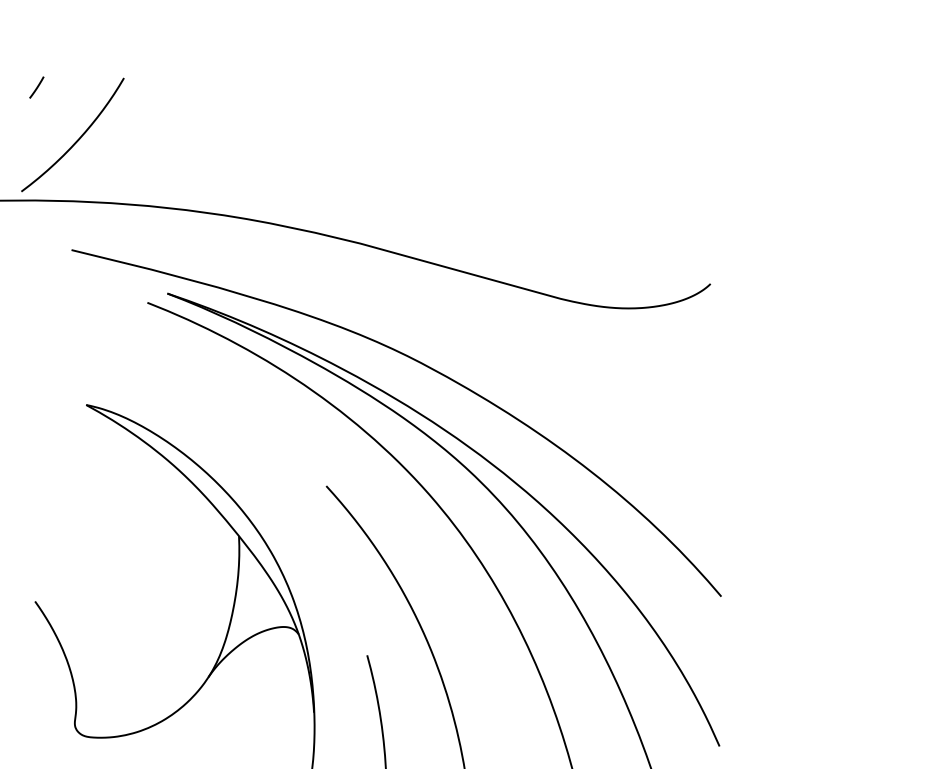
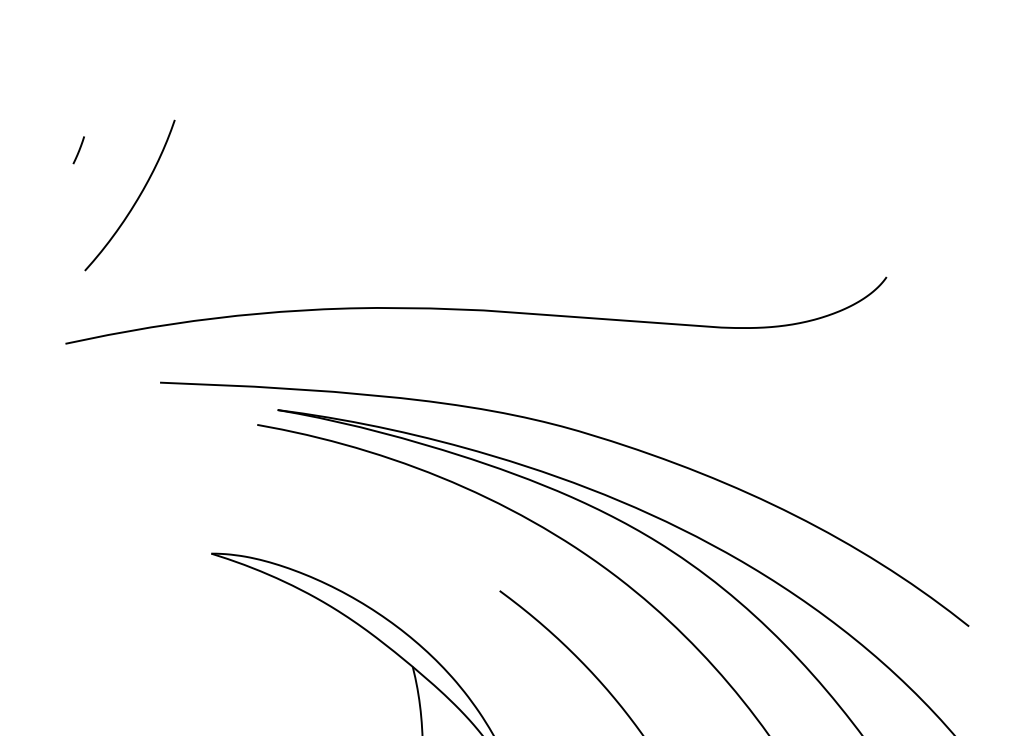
part: (77, 139) -> (136, 199), moved

